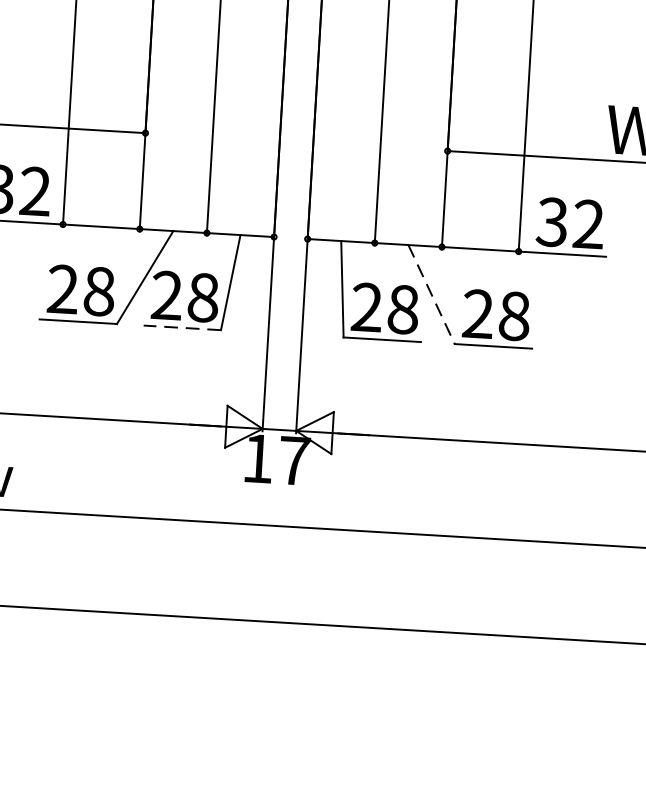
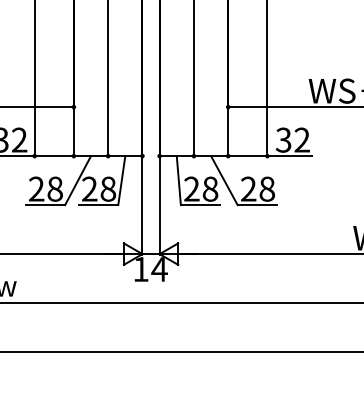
line: (431, 294) -> (224, 180), dashed -> solid
line: (182, 328) -> (98, 205), dashed -> solid
text: (294, 460) -> (159, 269), 17 -> 14

